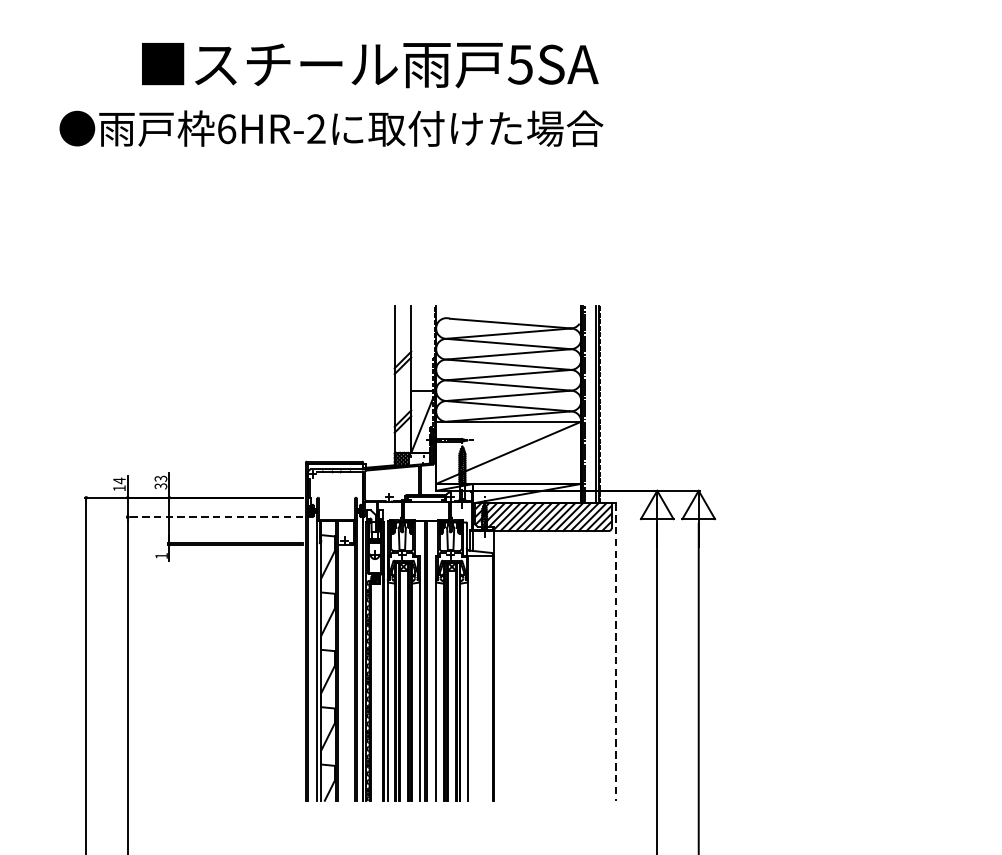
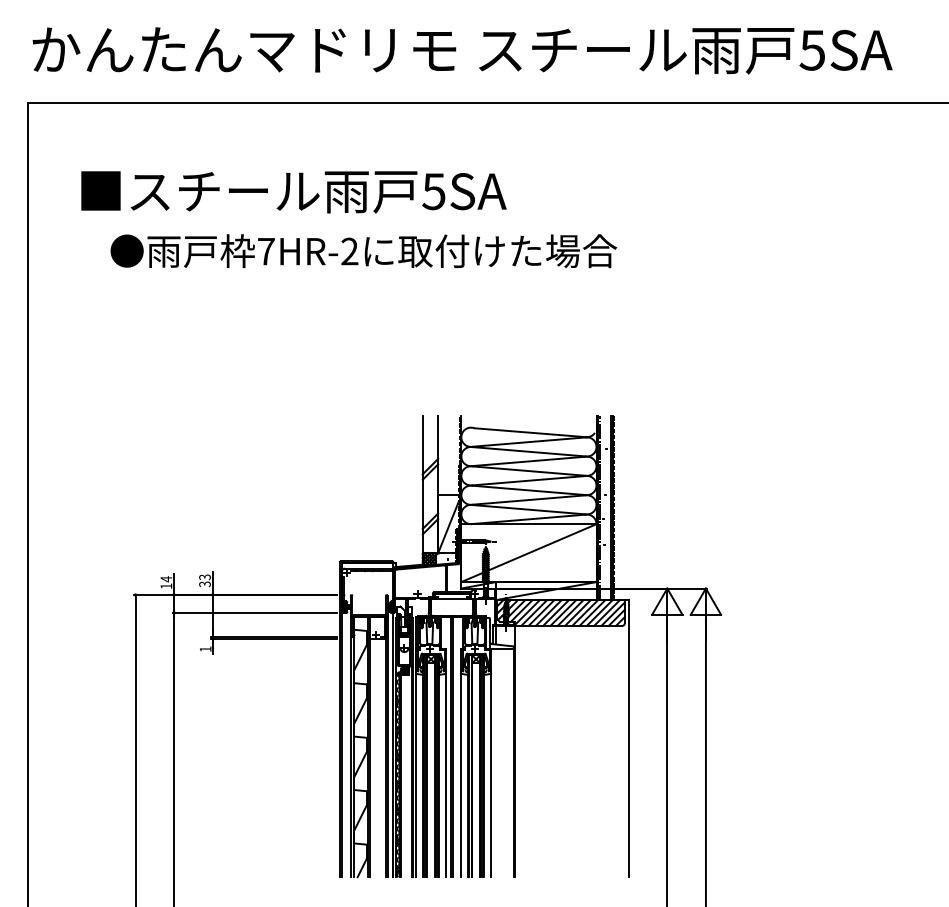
text: (369, 65) -> (293, 192), moved
text: (226, 129) -> (266, 251), 6HR-2 -> 7HR-2
line: (214, 516) -> (254, 612), dashed -> solid
line: (615, 651) -> (628, 738), dashed -> solid

